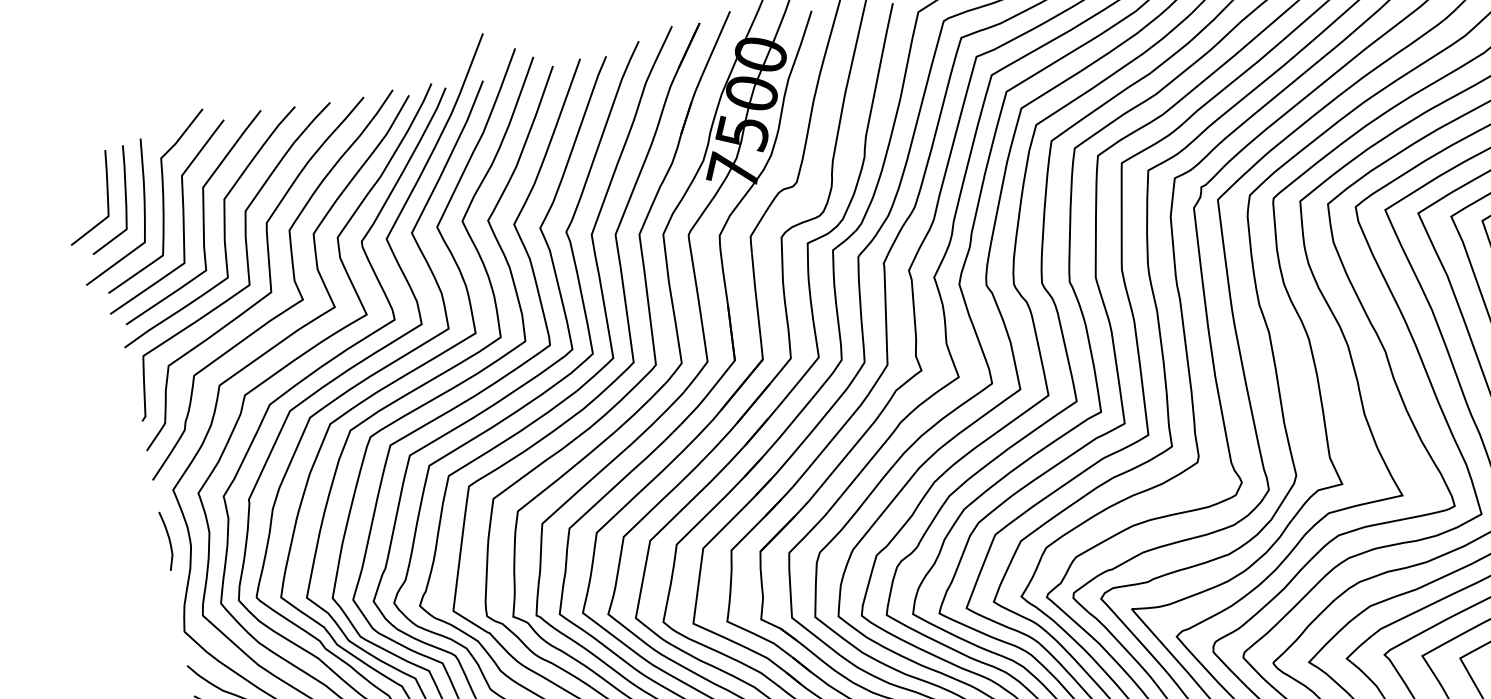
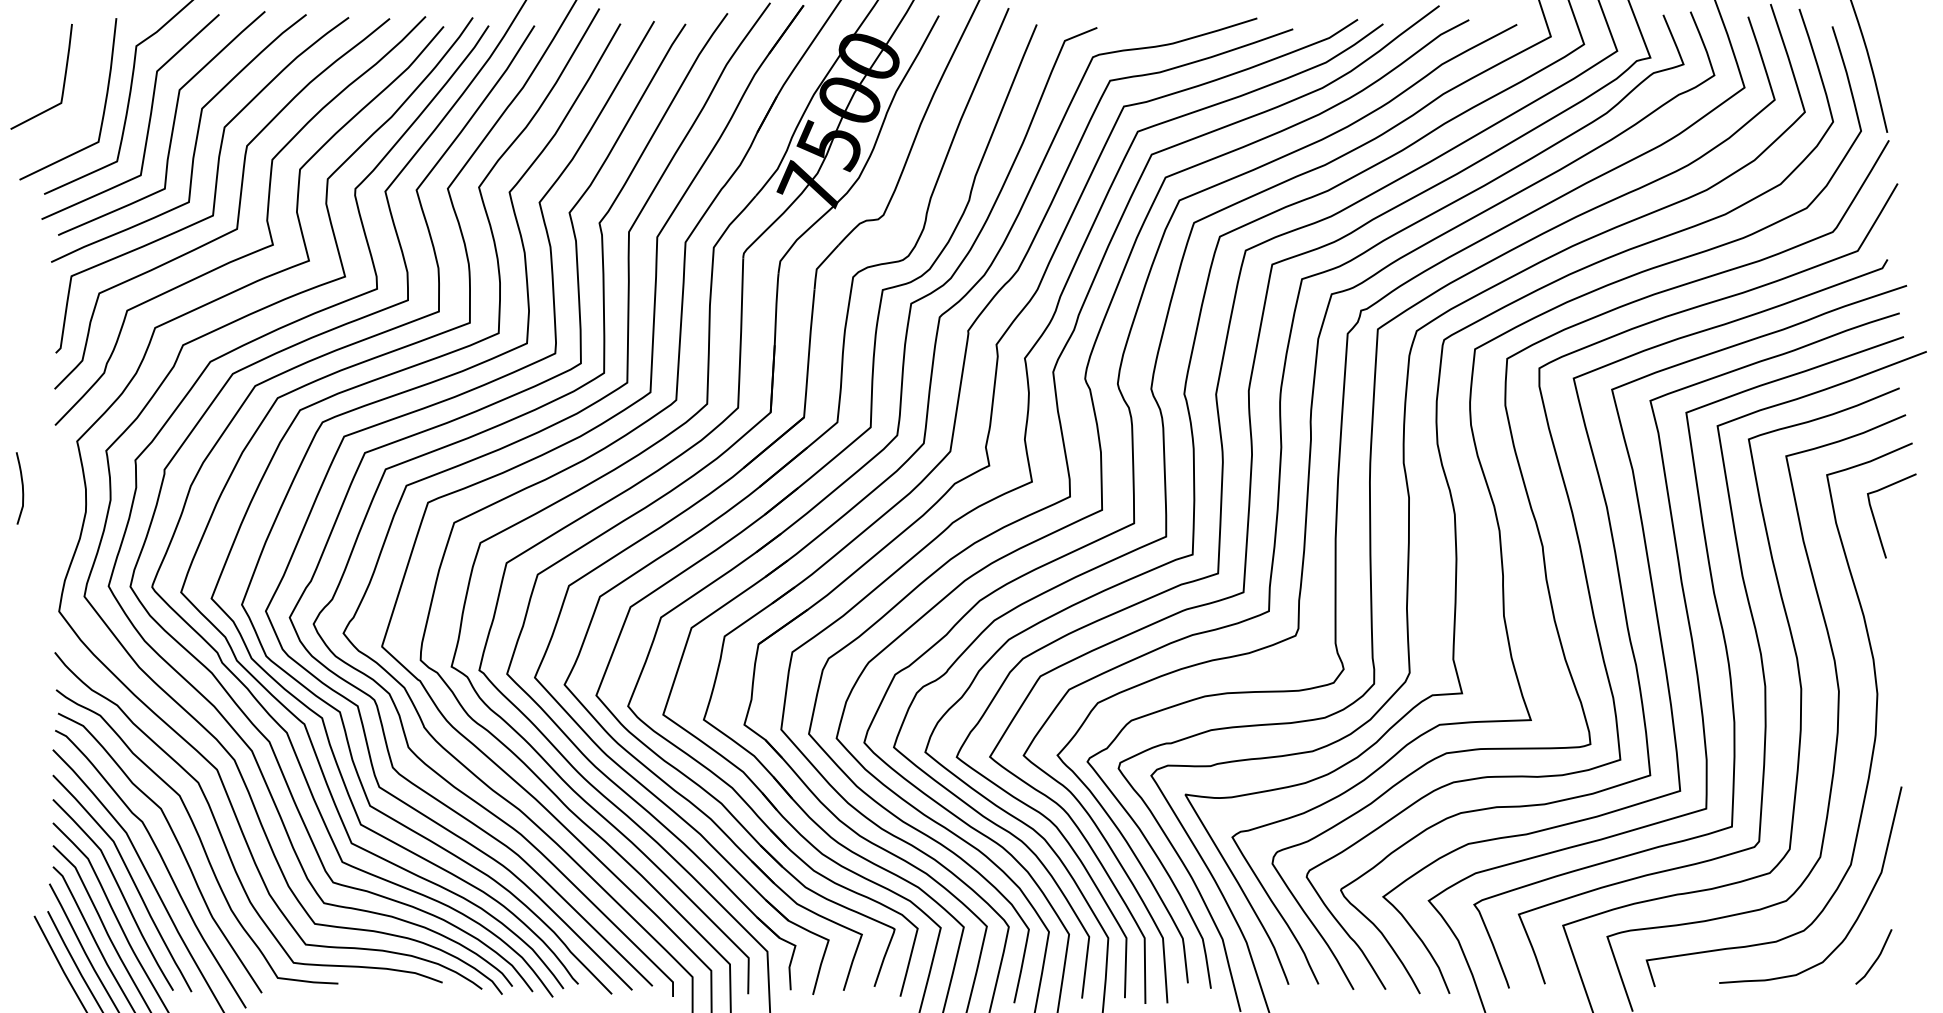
line: (124, 199) -> (84, 86), removed
curve: (169, 540) -> (22, 488), moved

